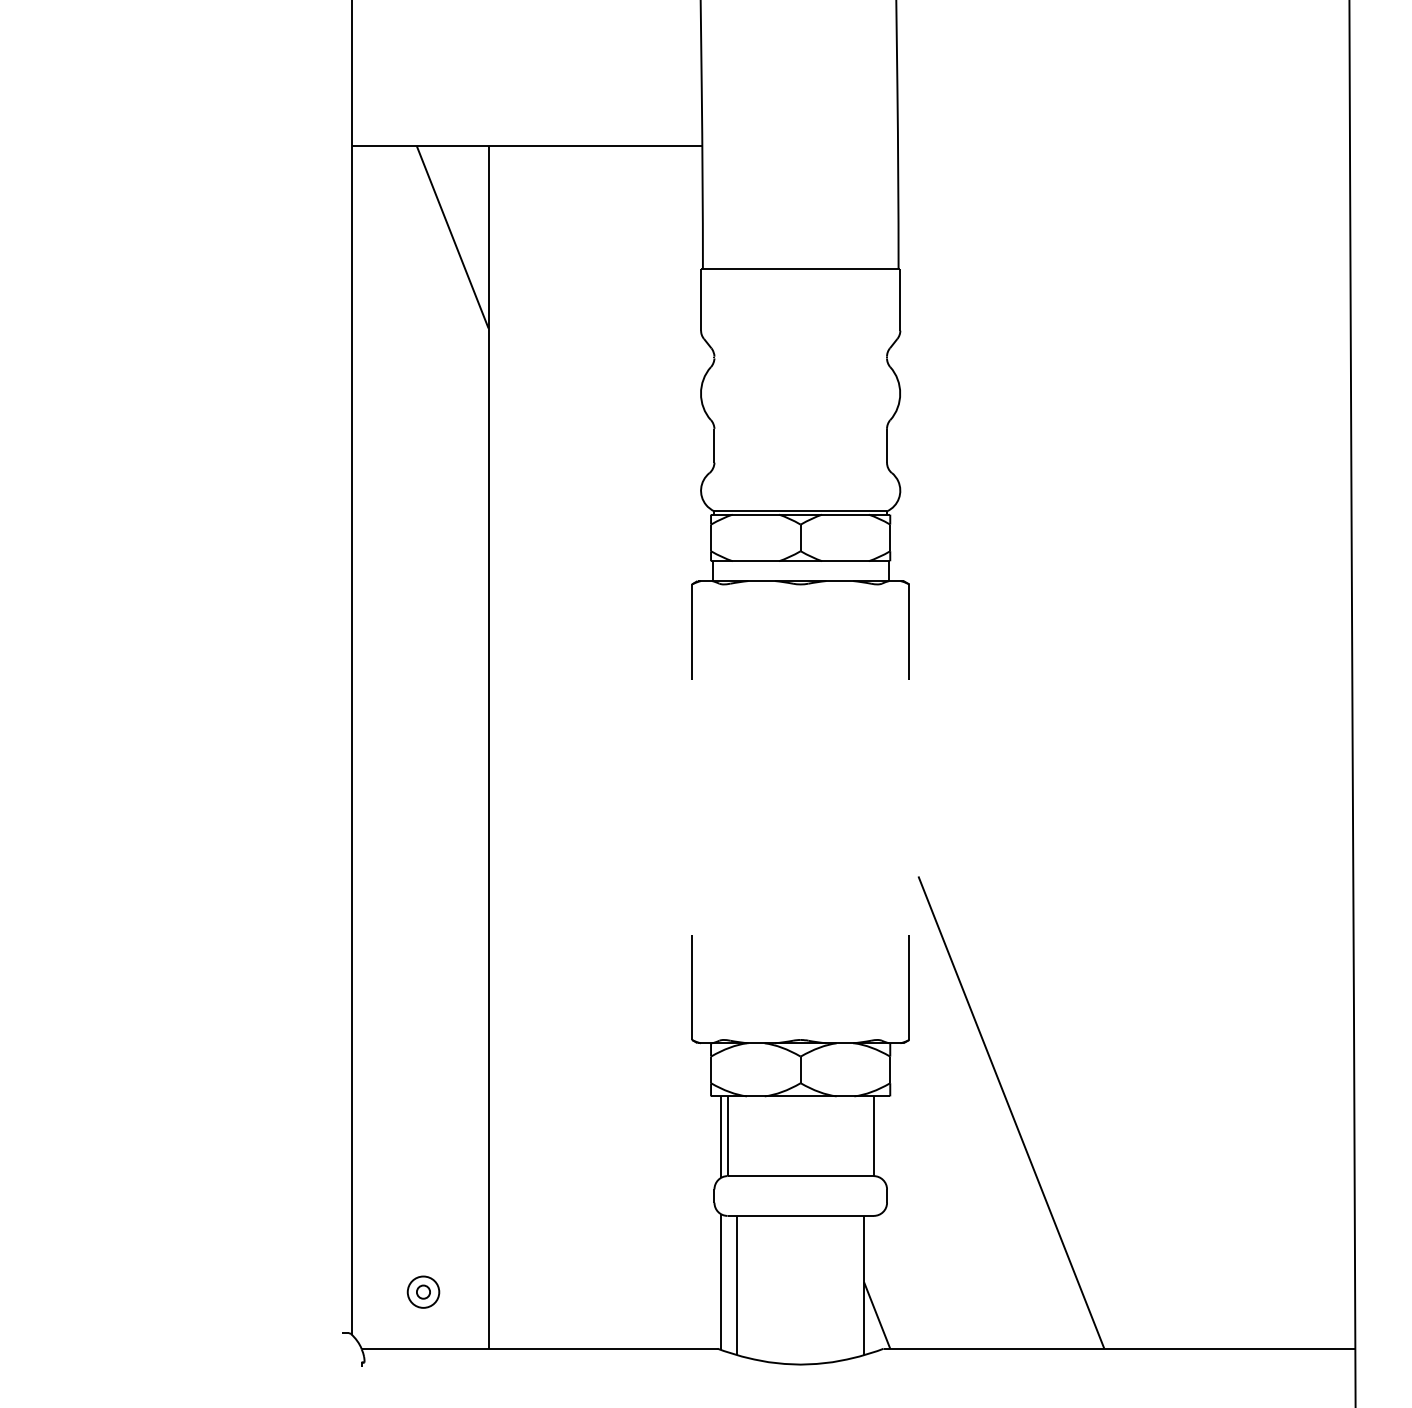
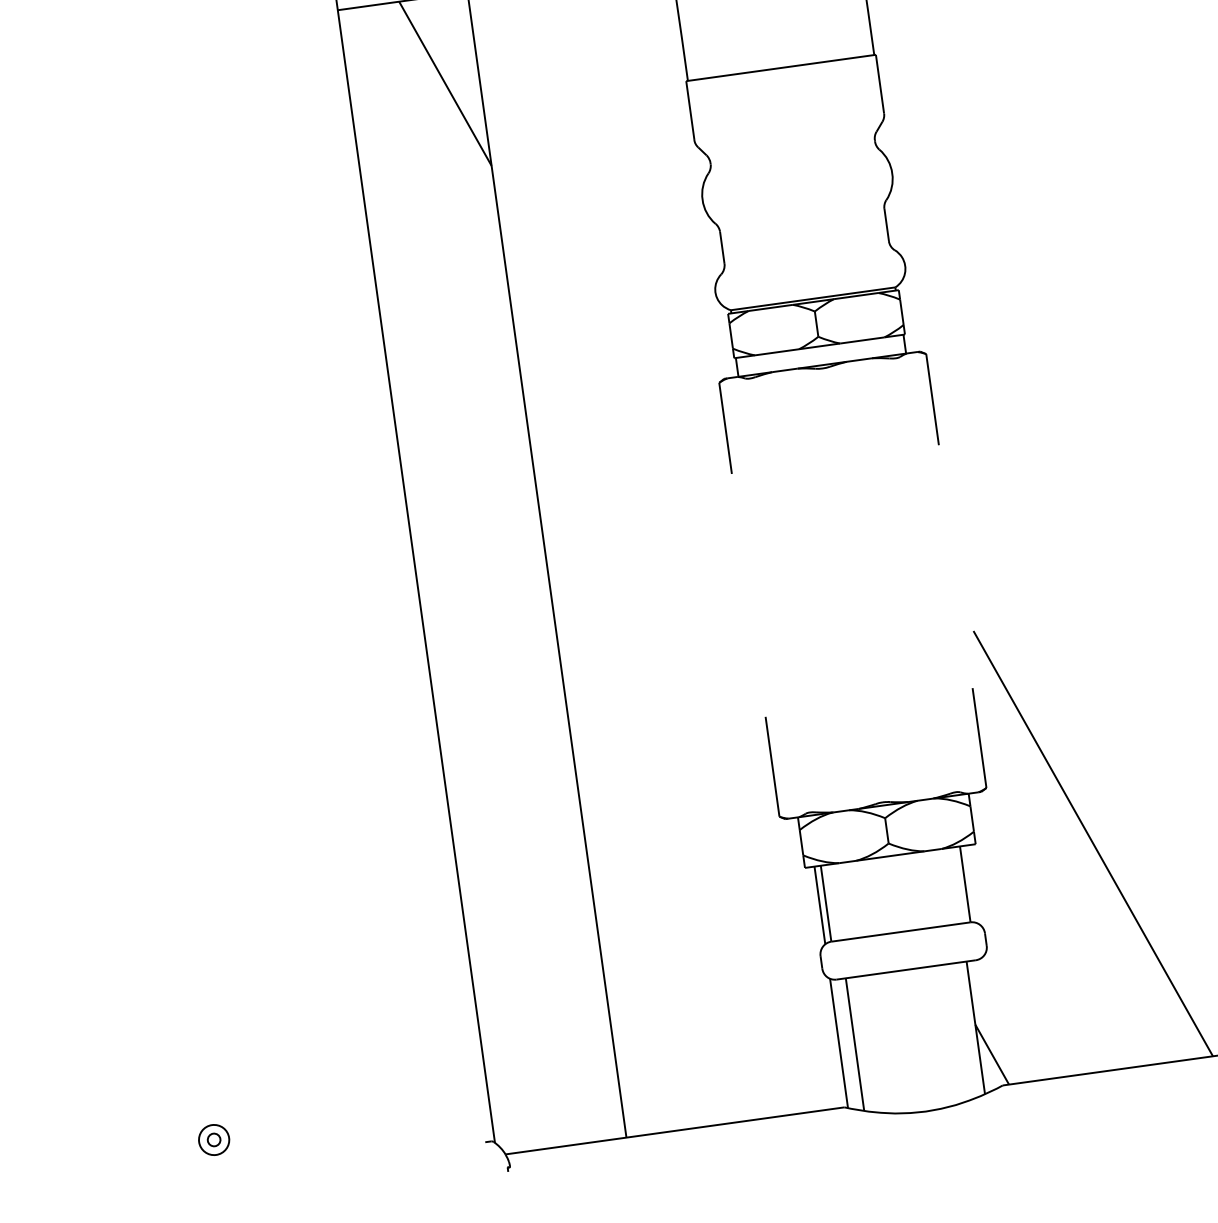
part: (423, 1291) -> (214, 1139), moved

